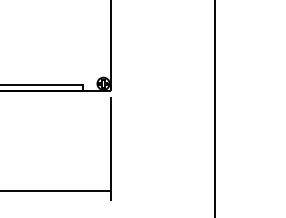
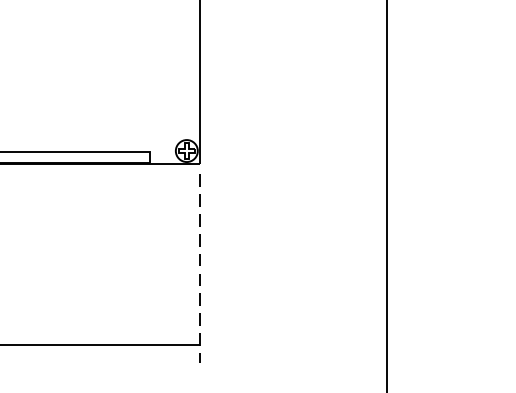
line: (110, 149) -> (199, 269), solid -> dashed

